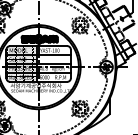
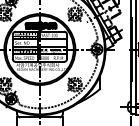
hatch: (20, 58) -> (24, 42), removed
hatch: (20, 76) -> (24, 57), removed

